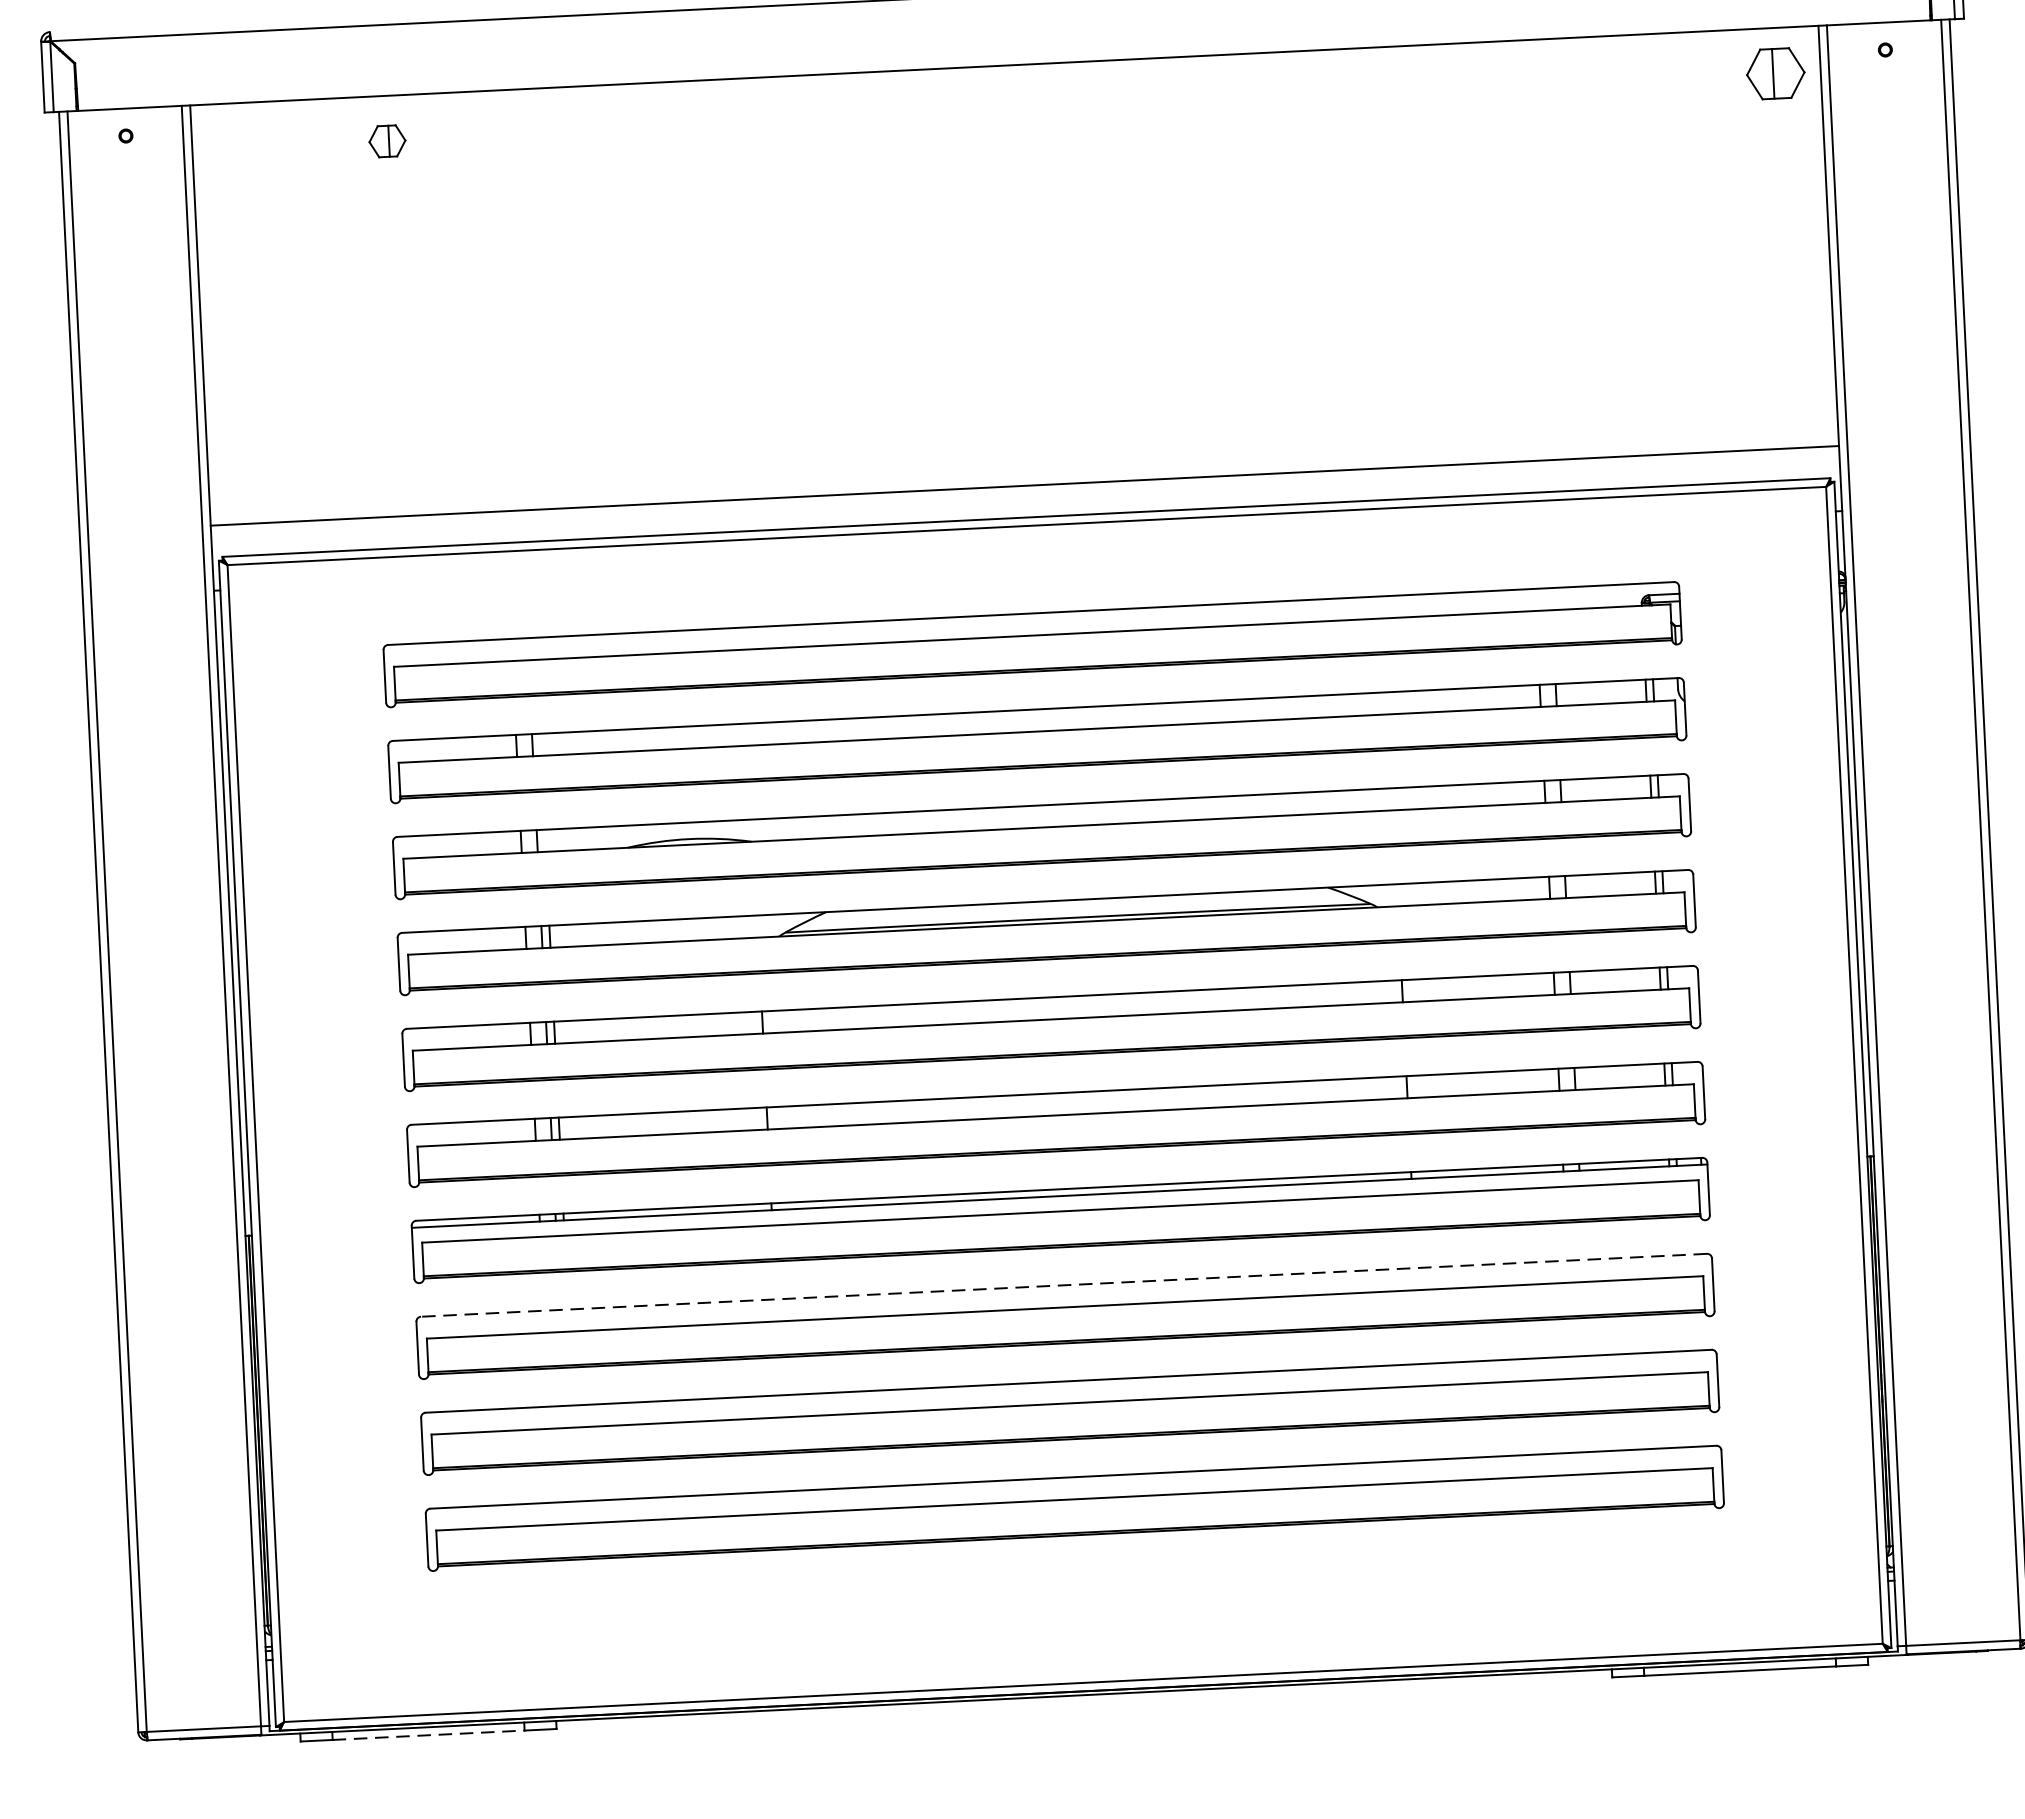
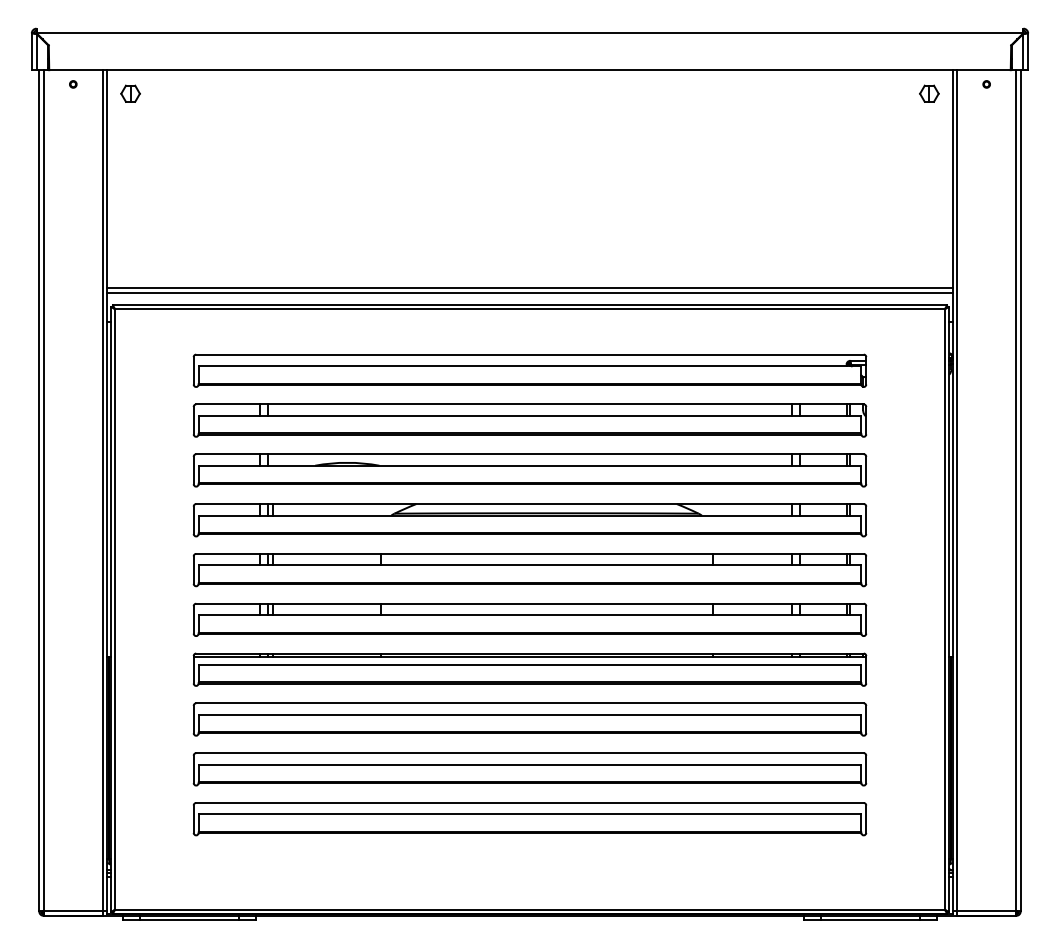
part: (1776, 72) -> (929, 93), size x0.62
part: (387, 140) -> (130, 93), moved
line: (1024, 495) -> (529, 293), added
line: (1063, 1285) -> (529, 703), dashed -> solid
line: (428, 1735) -> (189, 920), dashed -> solid

